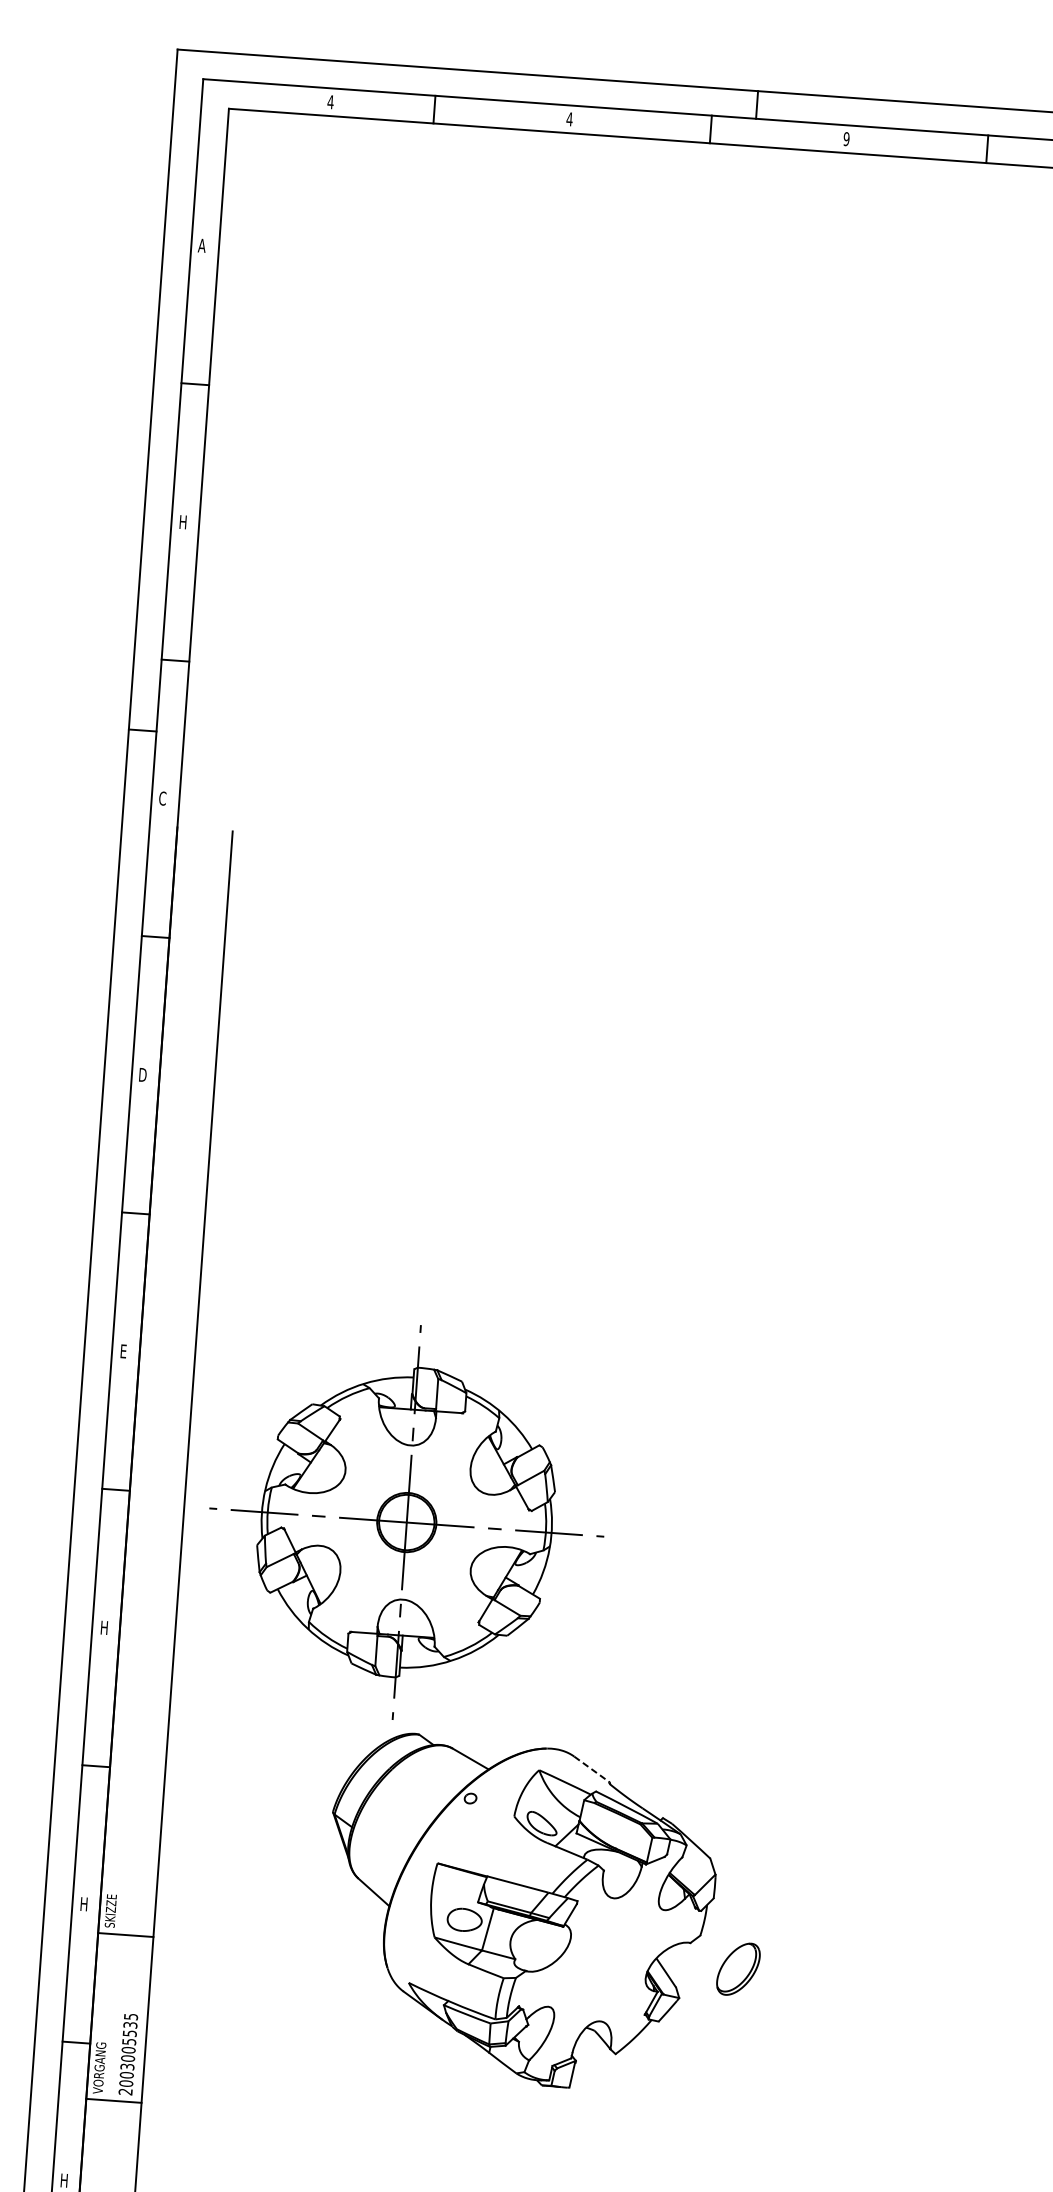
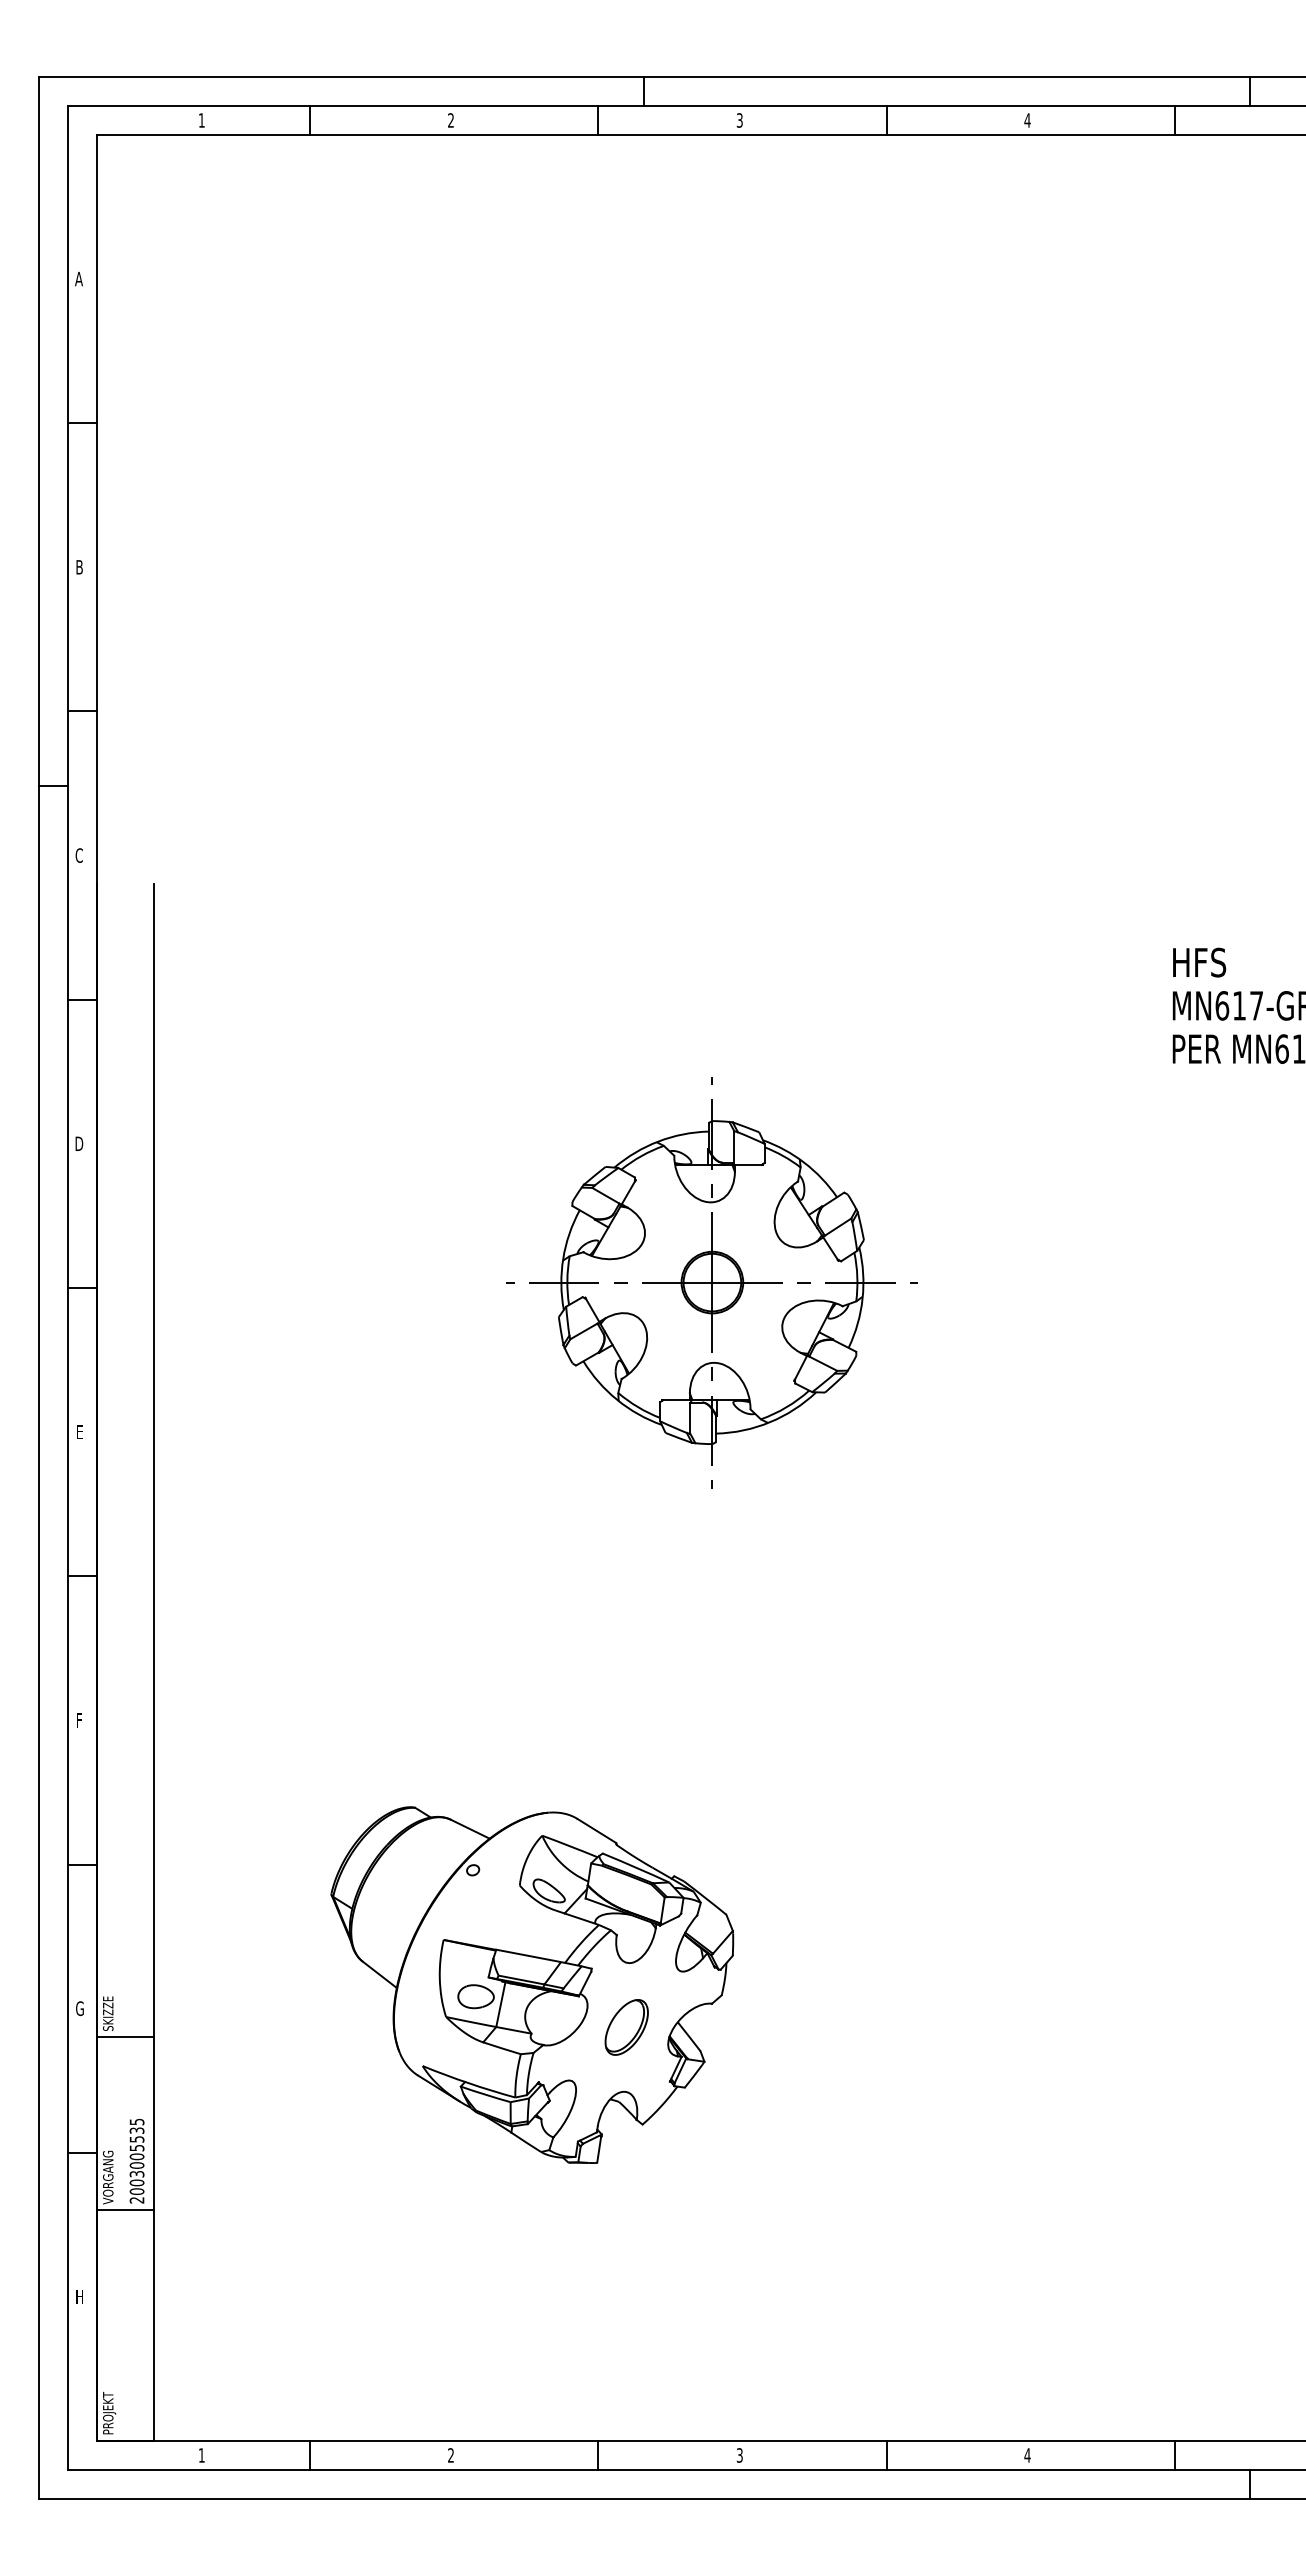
text: (330, 102) -> (201, 120), 4 -> 1
text: (569, 119) -> (450, 120), 4 -> 2
text: (846, 139) -> (739, 120), 9 -> 3
text: (182, 522) -> (79, 567), H -> B
part: (405, 1522) -> (711, 1282), moved
text: (104, 1627) -> (80, 1720), H -> F
line: (591, 1768) -> (596, 1830), dashed -> solid
text: (83, 1904) -> (79, 2008), H -> G
part: (738, 1969) -> (626, 2027), moved

